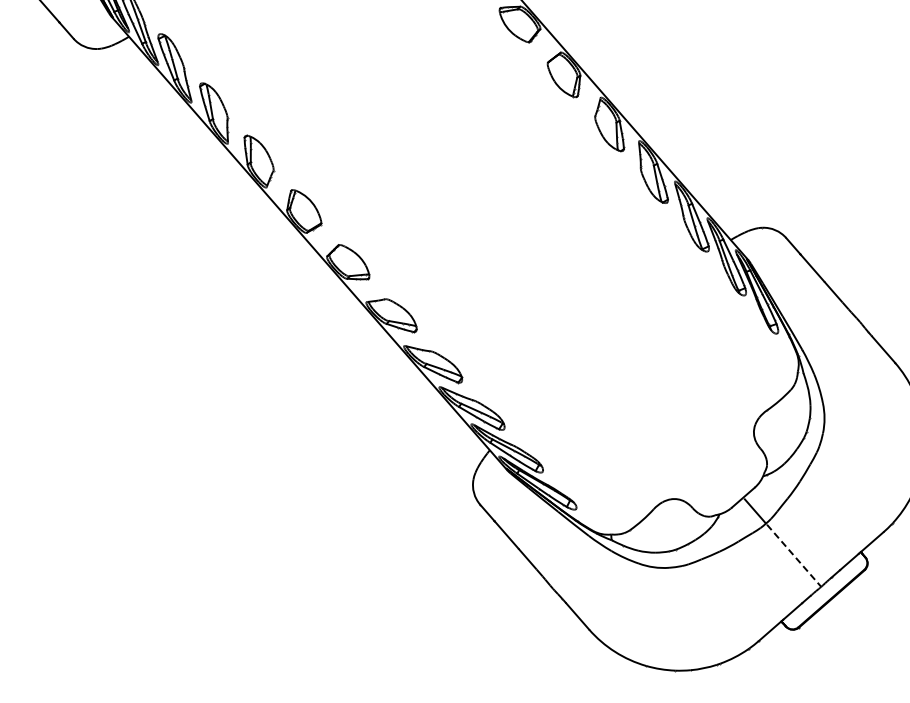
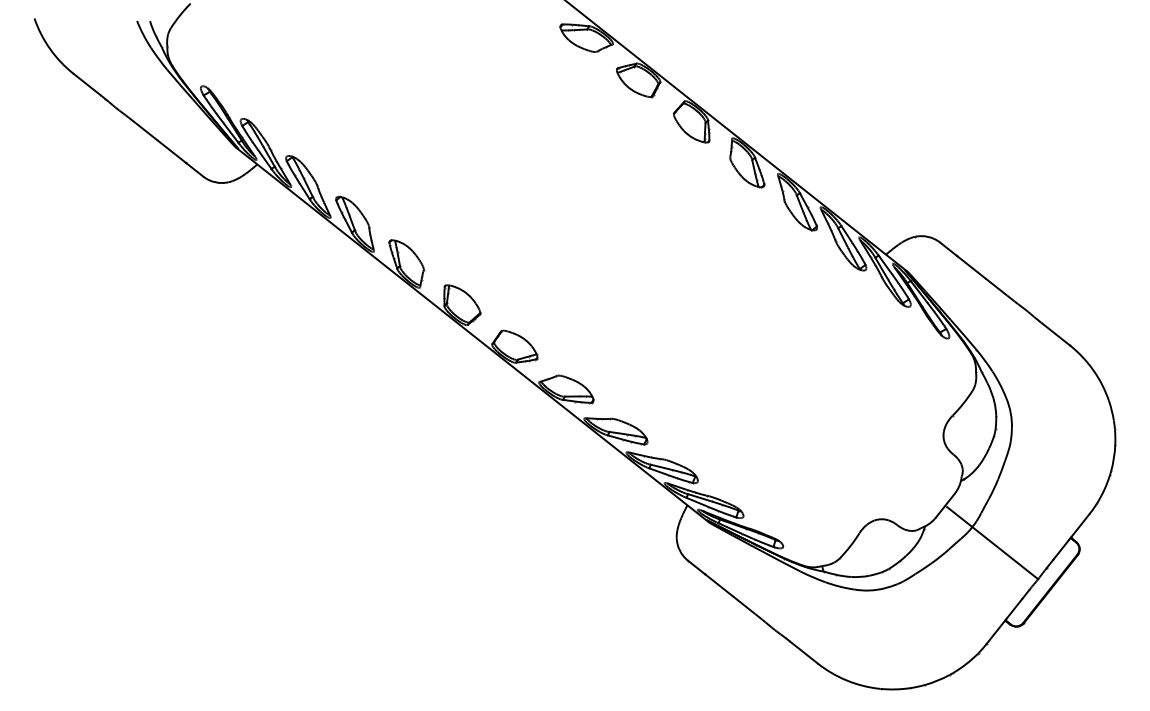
line: (794, 555) -> (1006, 553), dashed -> solid

